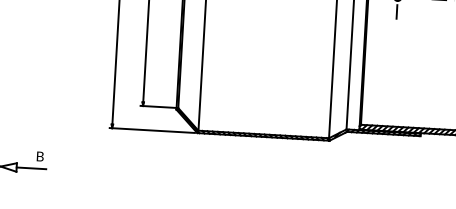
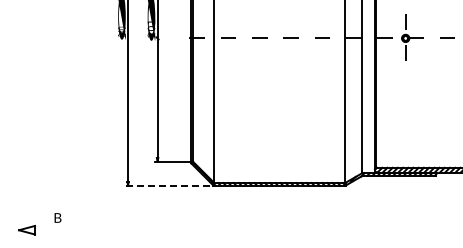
line: (152, 130) -> (168, 185), solid -> dashed
line: (31, 168) -> (49, 230), removed

